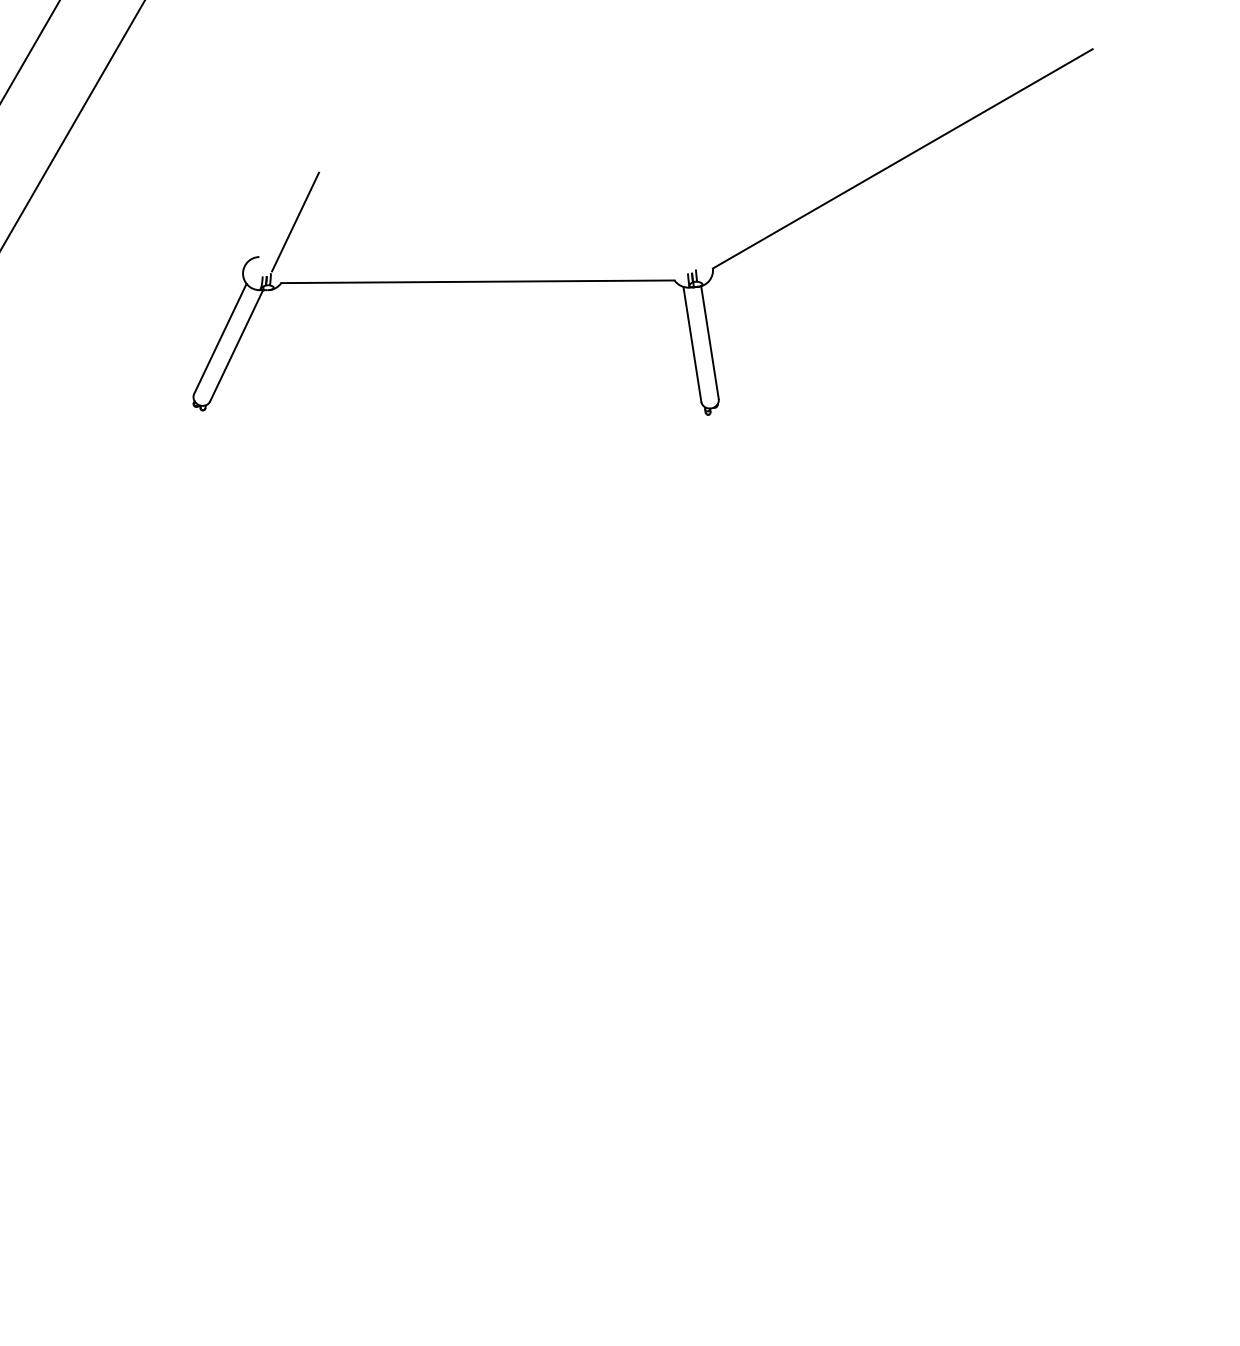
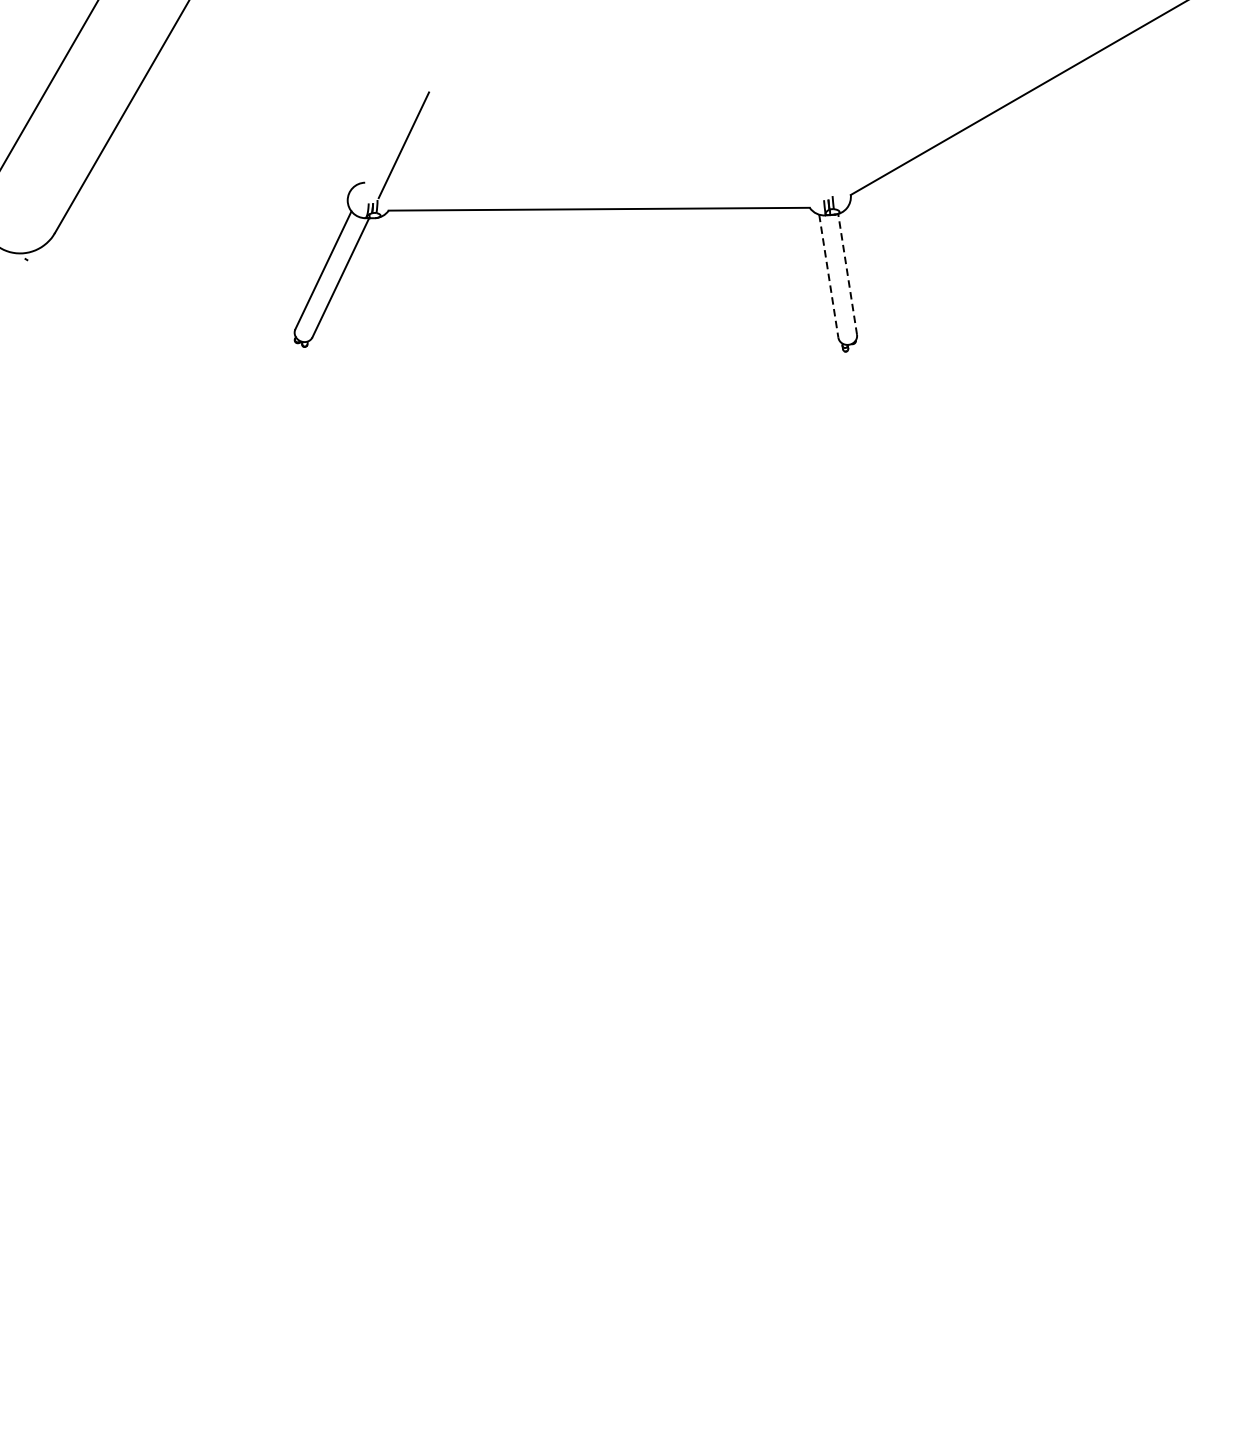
line: (709, 342) -> (847, 274), solid -> dashed
line: (692, 344) -> (828, 276), solid -> dashed

